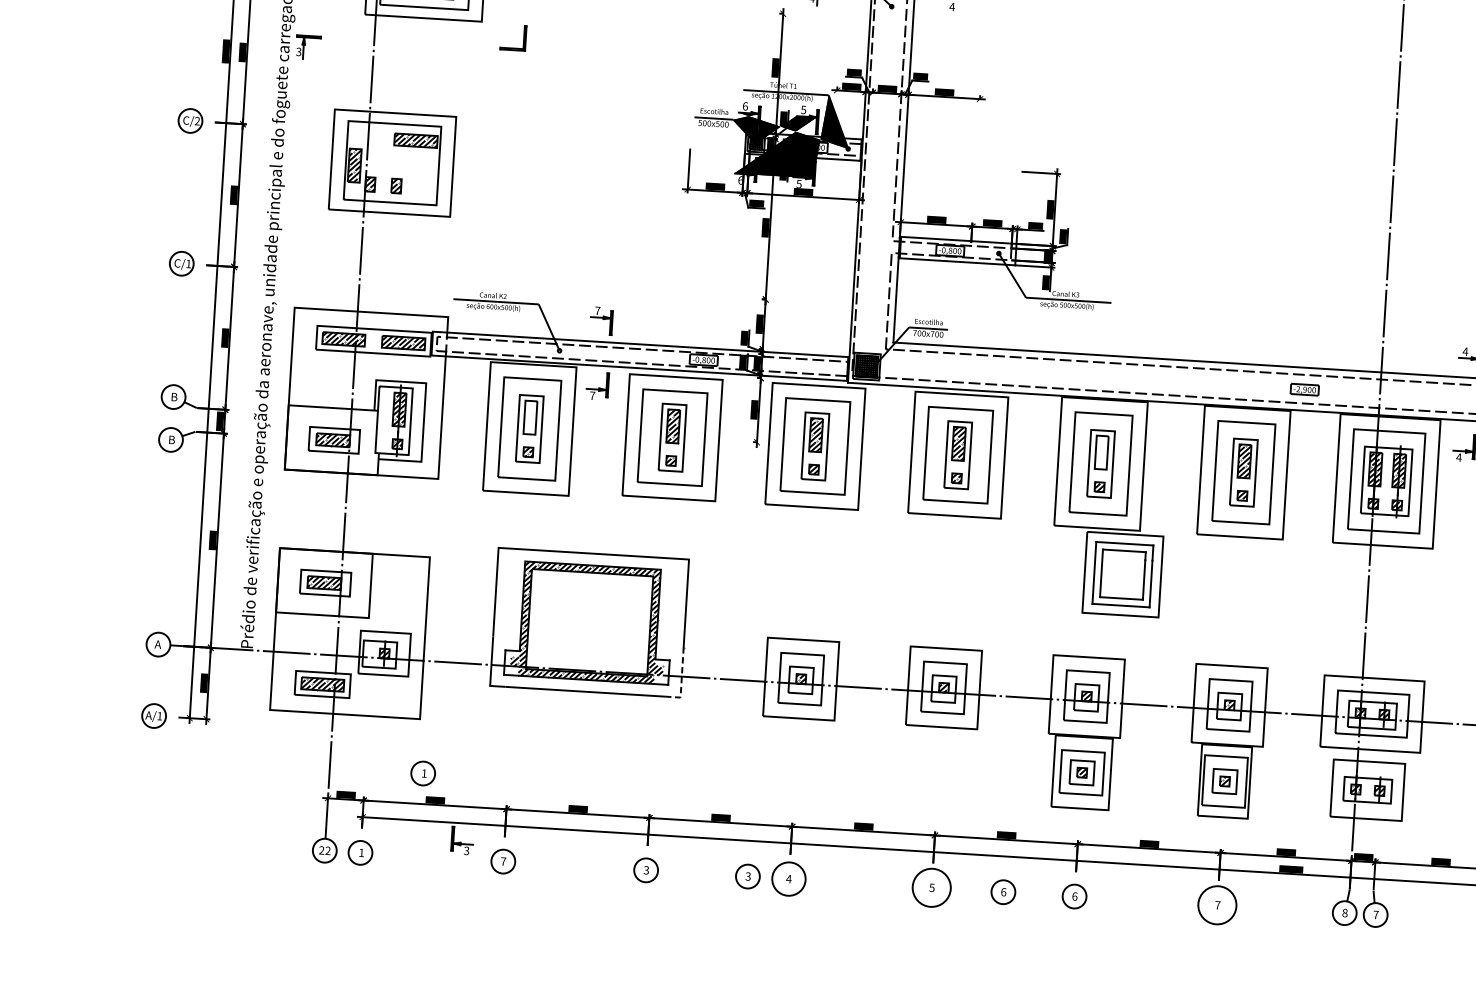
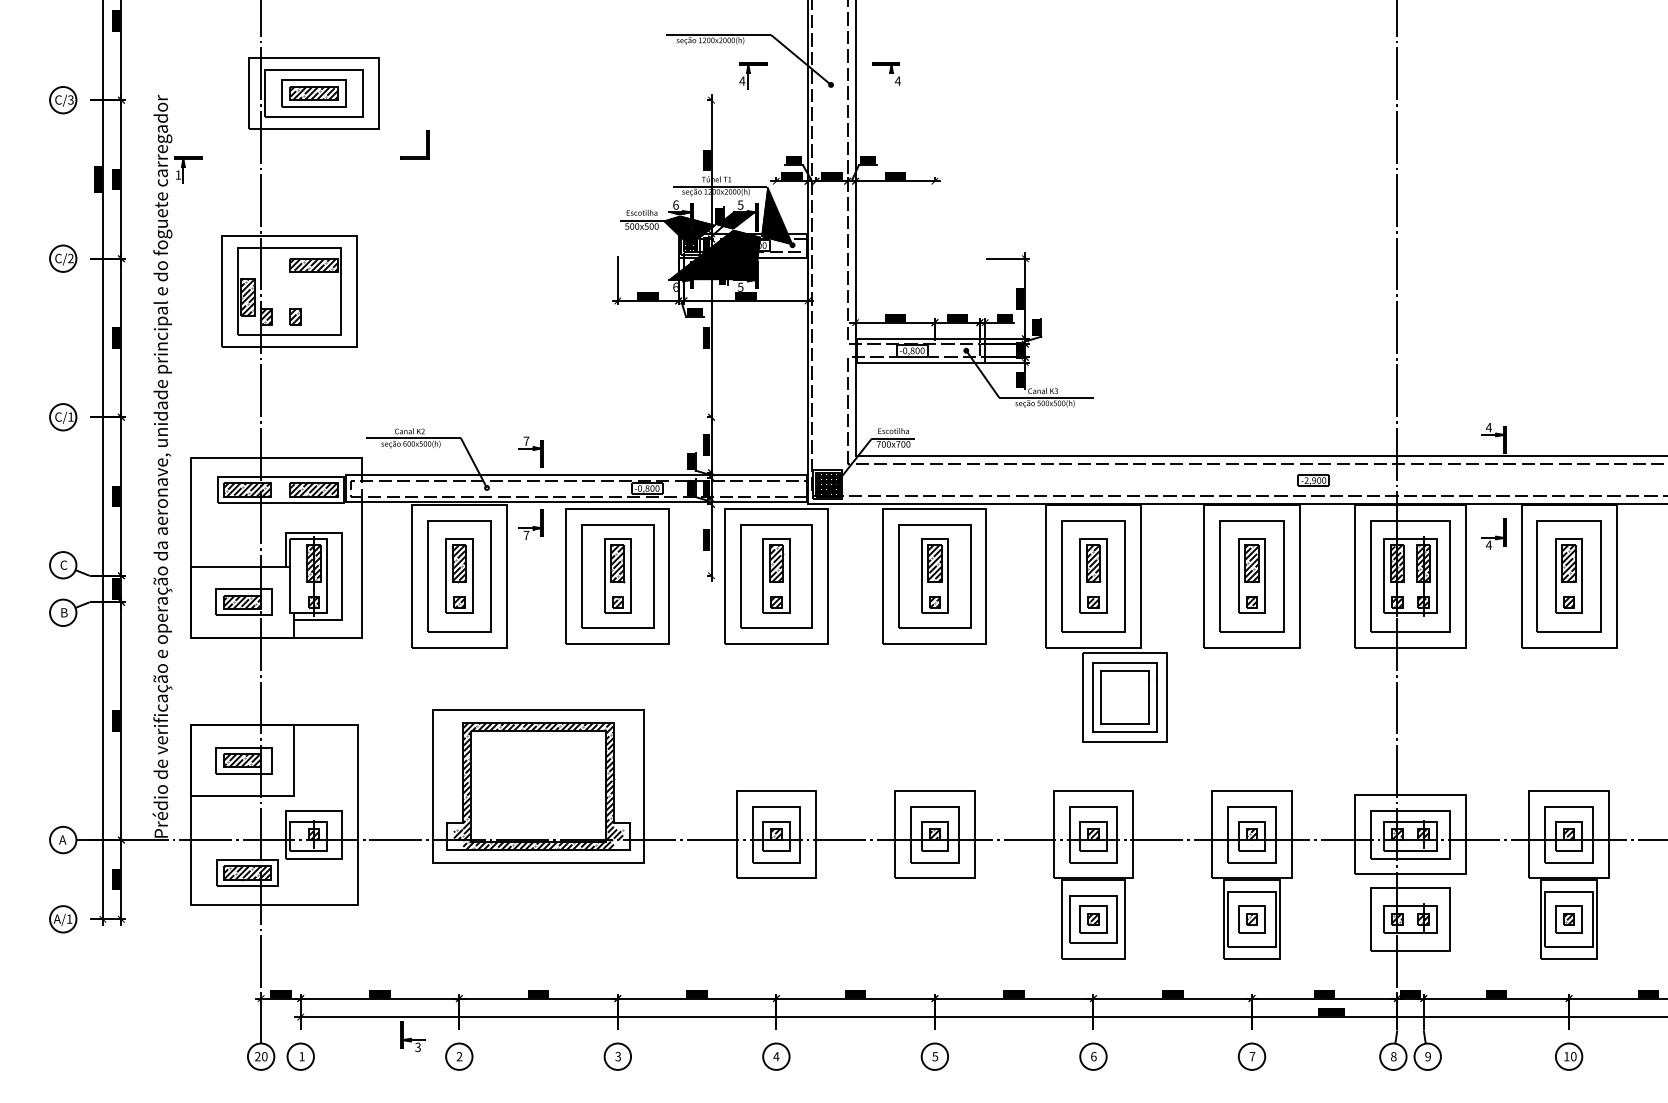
text: (298, 51) -> (178, 174), 3 -> 1
text: (173, 396) -> (63, 564), B -> C
hatch: (529, 417) -> (458, 563), added
hatch: (1101, 452) -> (1093, 563), added
line: (681, 680) -> (644, 844), dashed -> solid
part: (422, 773) -> (364, 964), removed
text: (327, 850) -> (264, 1056), 22 -> 20
text: (503, 861) -> (459, 1056), 7 -> 2
part: (747, 876) -> (730, 1056), removed
circle: (789, 878) -> (776, 1056), size x0.71
circle: (931, 887) -> (934, 1056), size x0.62
part: (1003, 892) -> (1014, 1056), removed
circle: (1216, 905) -> (1251, 1056), size x0.62
text: (1375, 914) -> (1427, 1056), 7 -> 9

